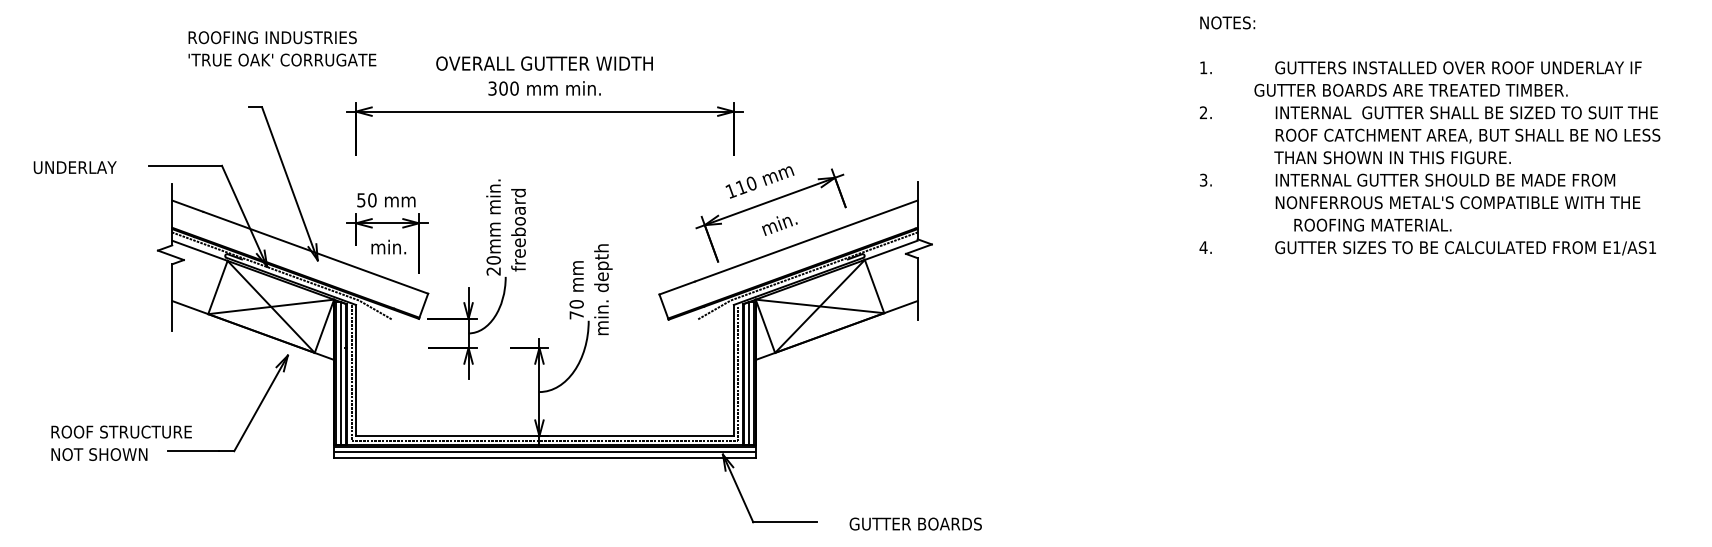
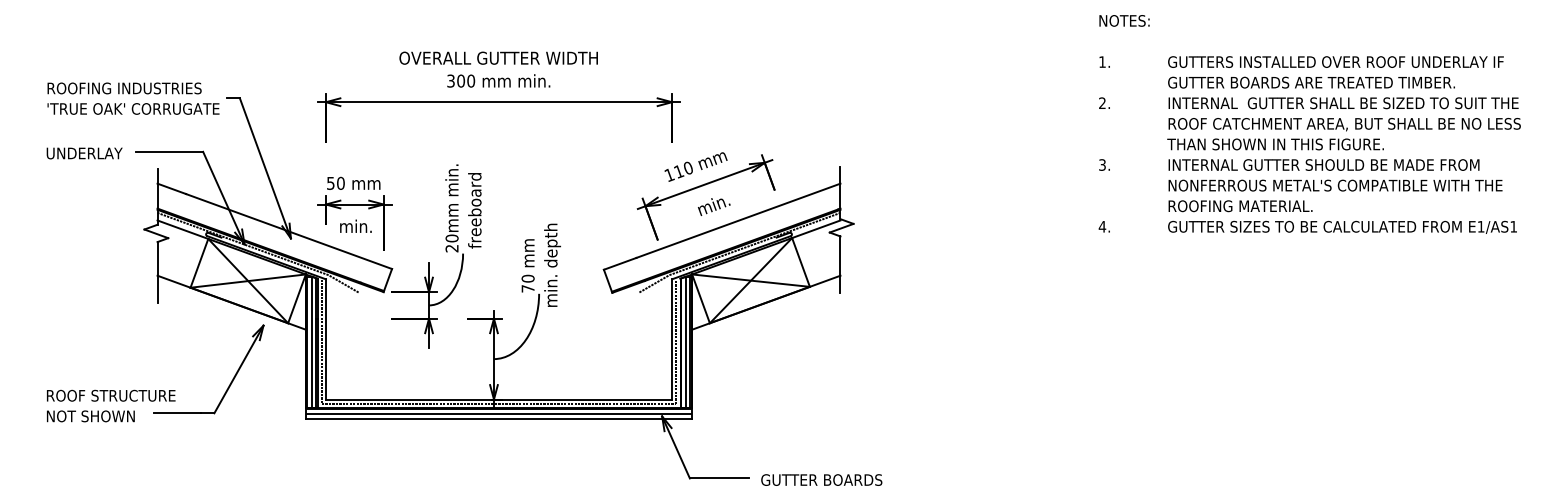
text: (282, 48) -> (133, 98), moved
text: (1411, 90) -> (1311, 82), moved
text: (75, 167) -> (84, 153), moved
text: (1372, 225) -> (1240, 206), moved
text: (915, 523) -> (821, 479), moved

